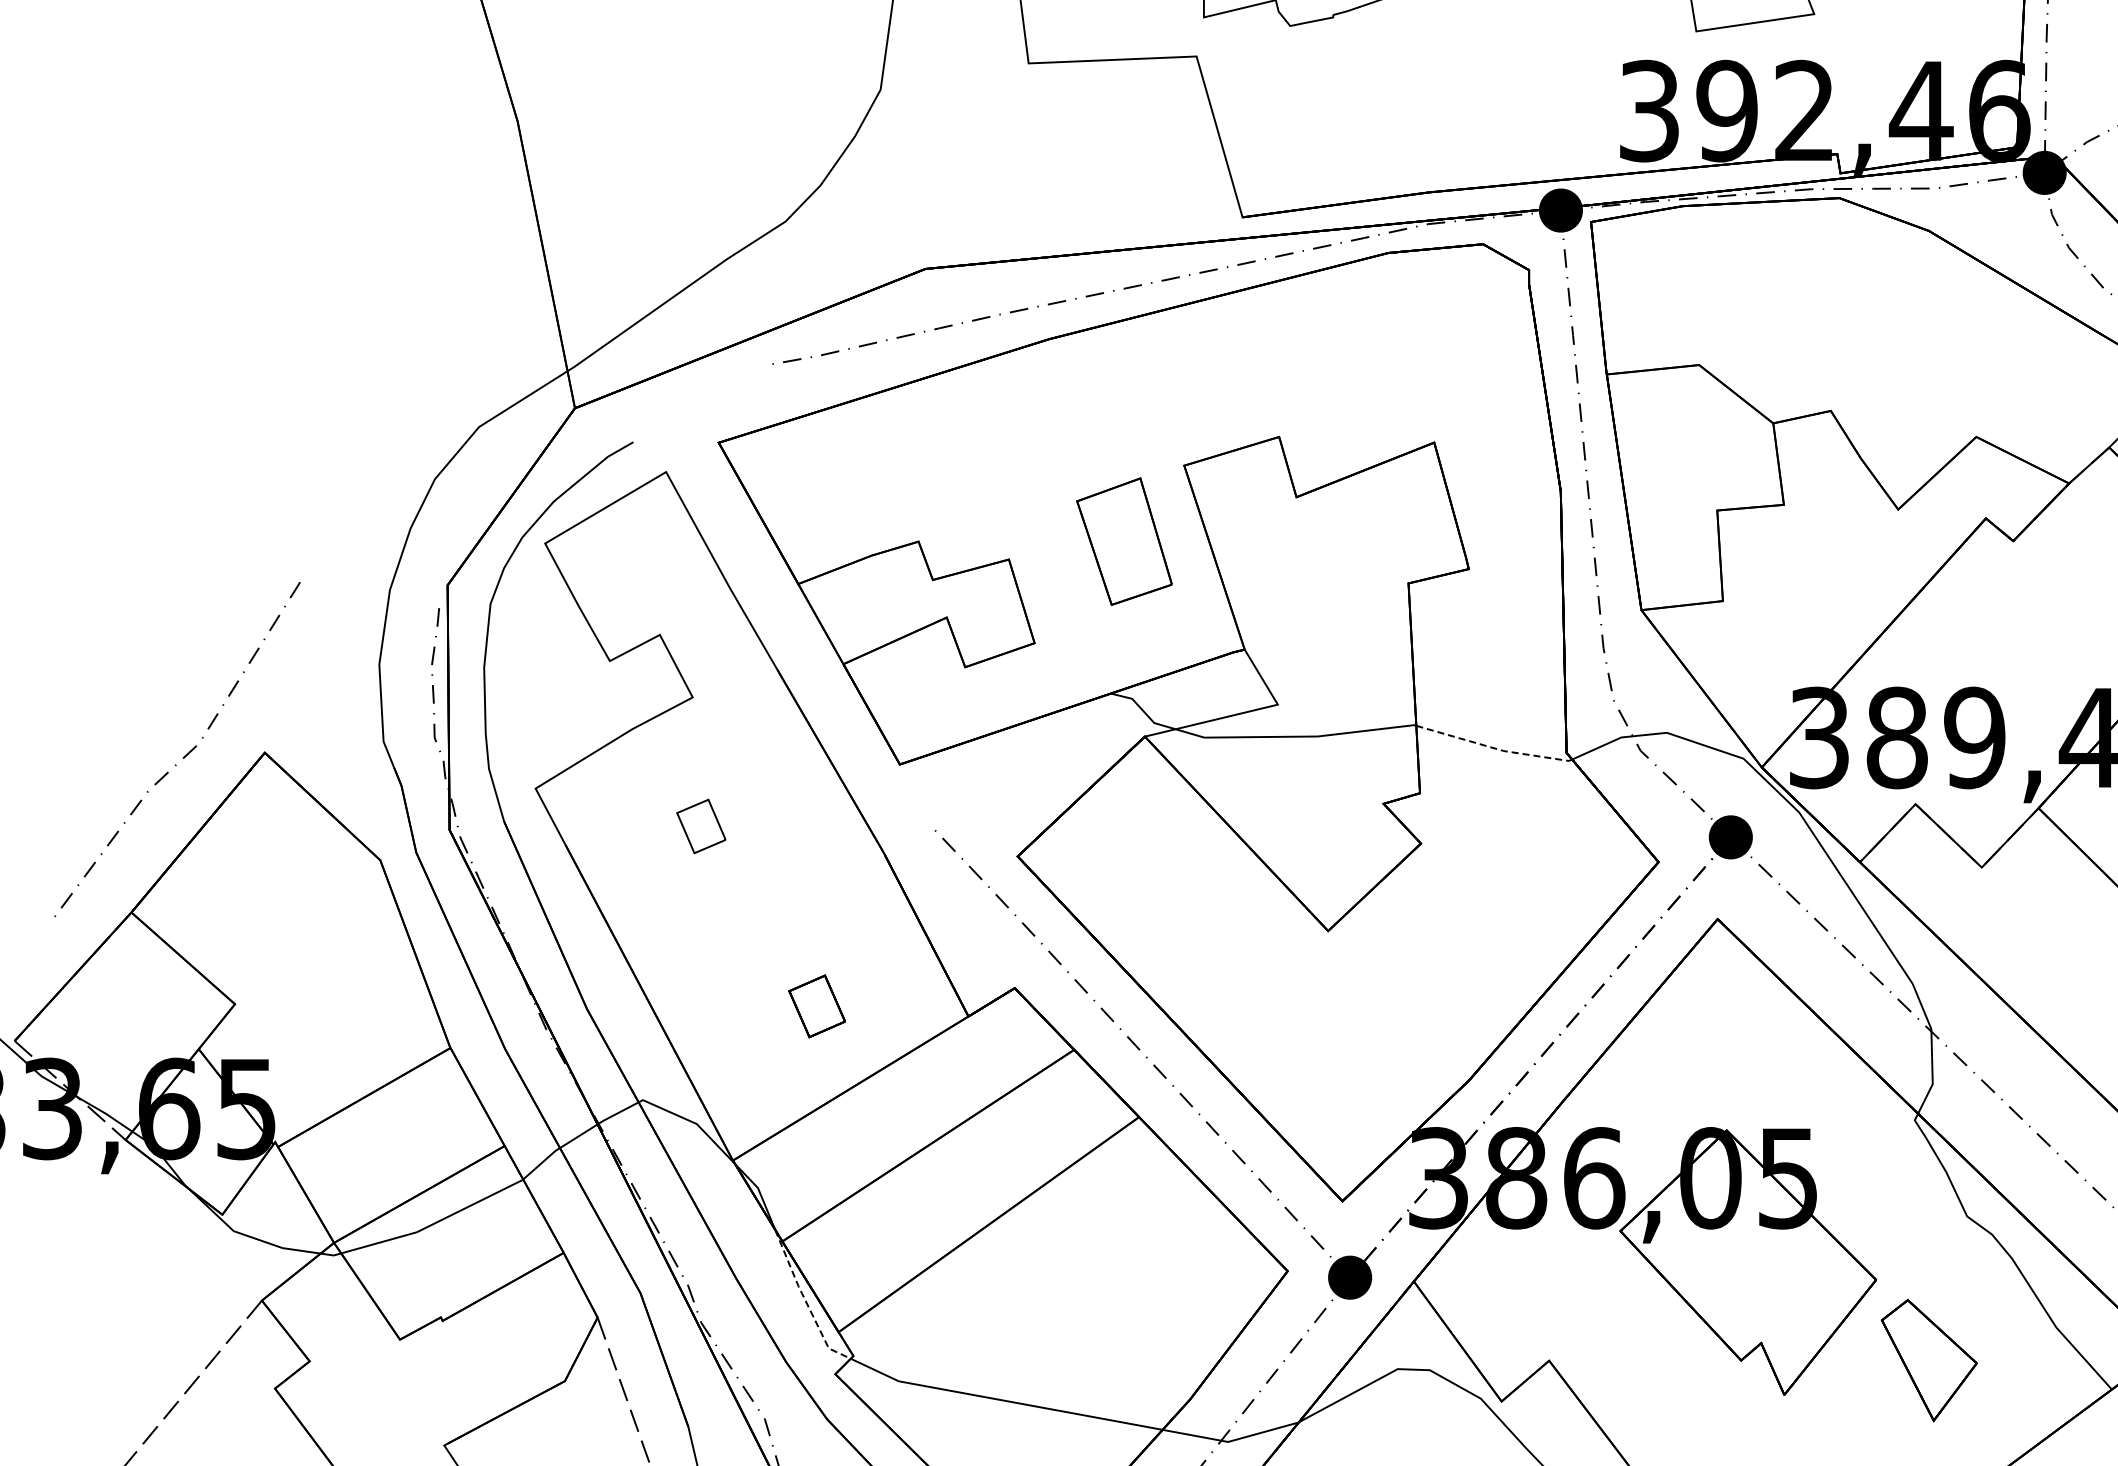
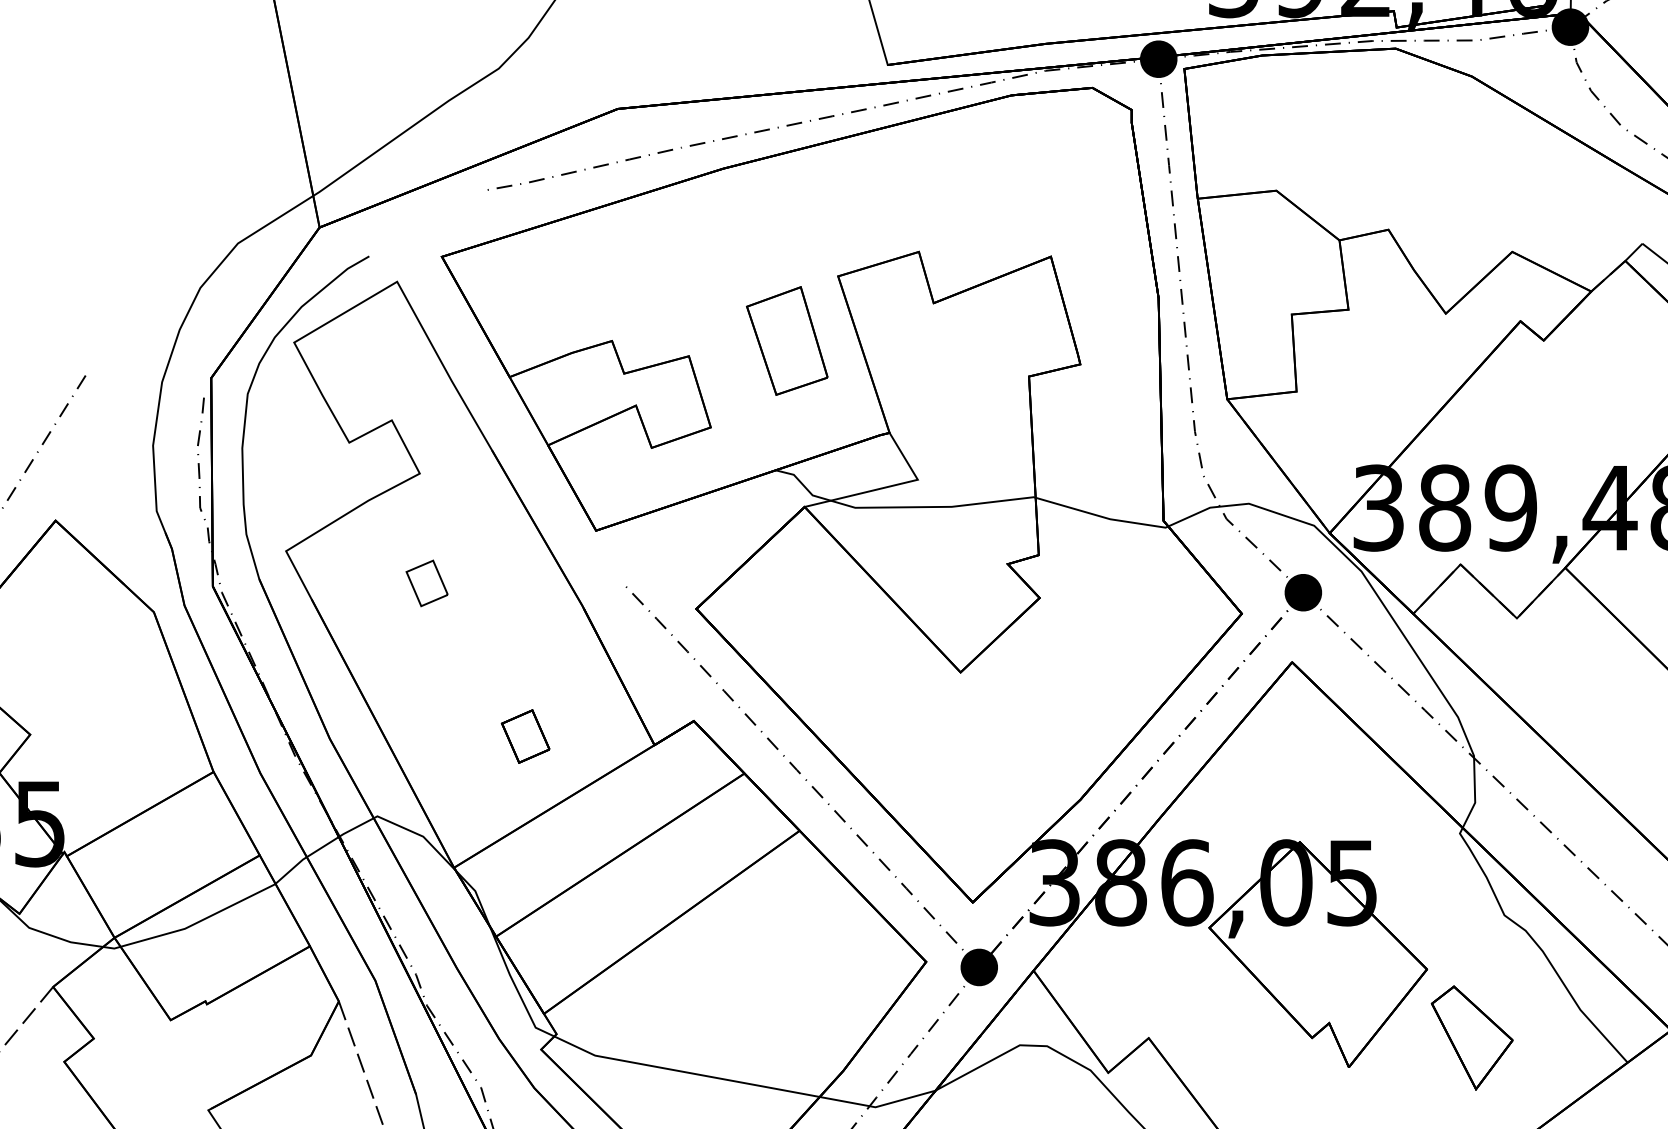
line: (1494, 748) -> (1102, 517), dashed -> solid
line: (806, 1301) -> (516, 987), dashed -> solid

